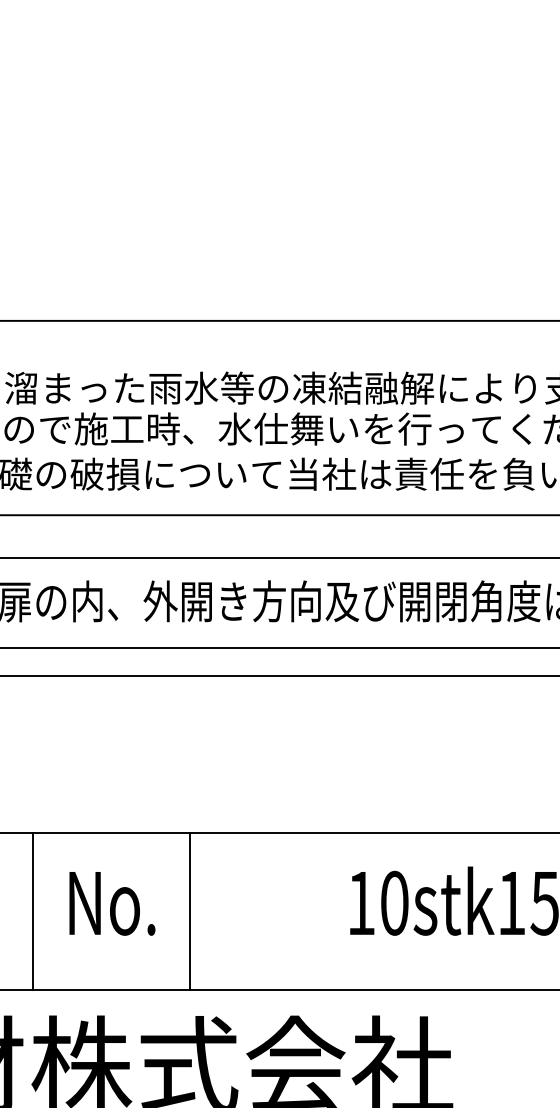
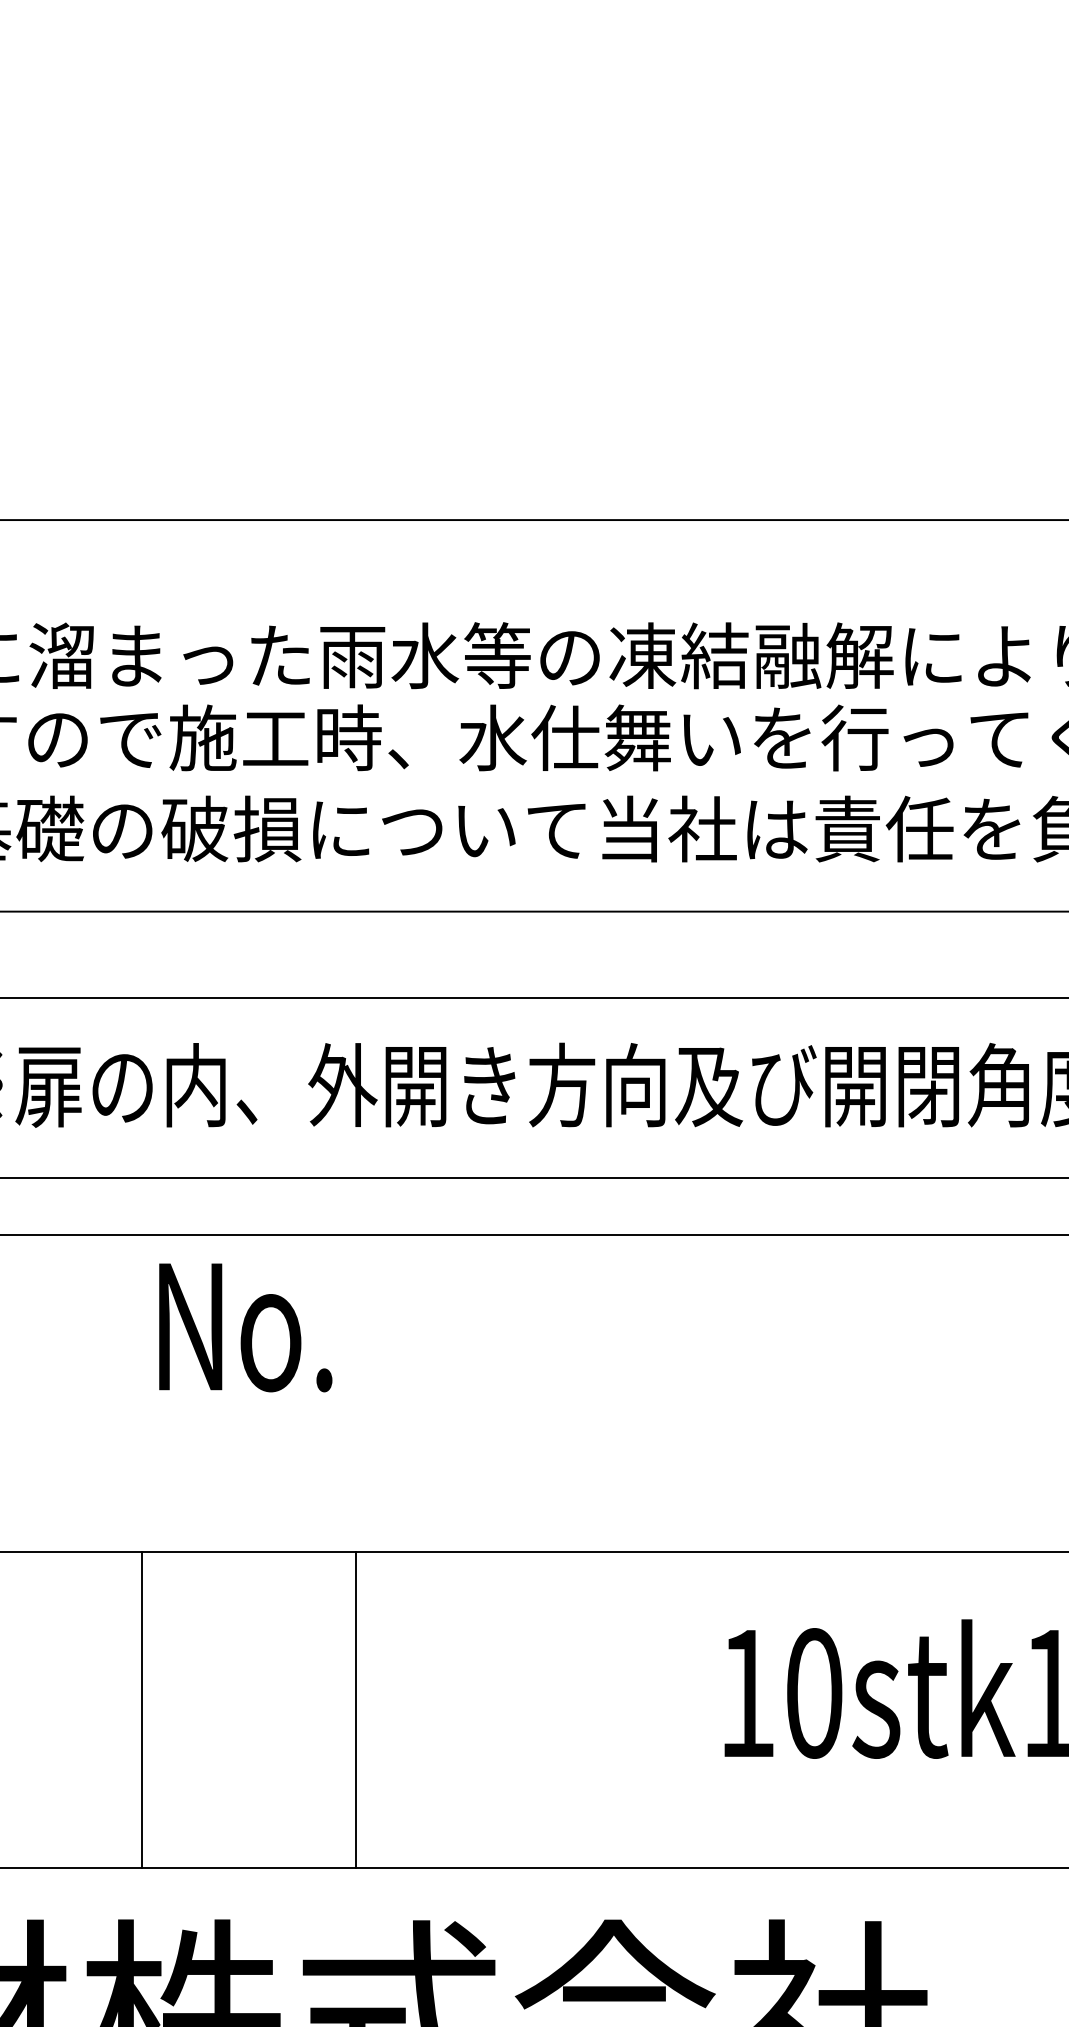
text: (112, 903) -> (245, 1327), moved
line: (33, 911) -> (143, 1709), moved
line: (190, 911) -> (356, 1709), moved

